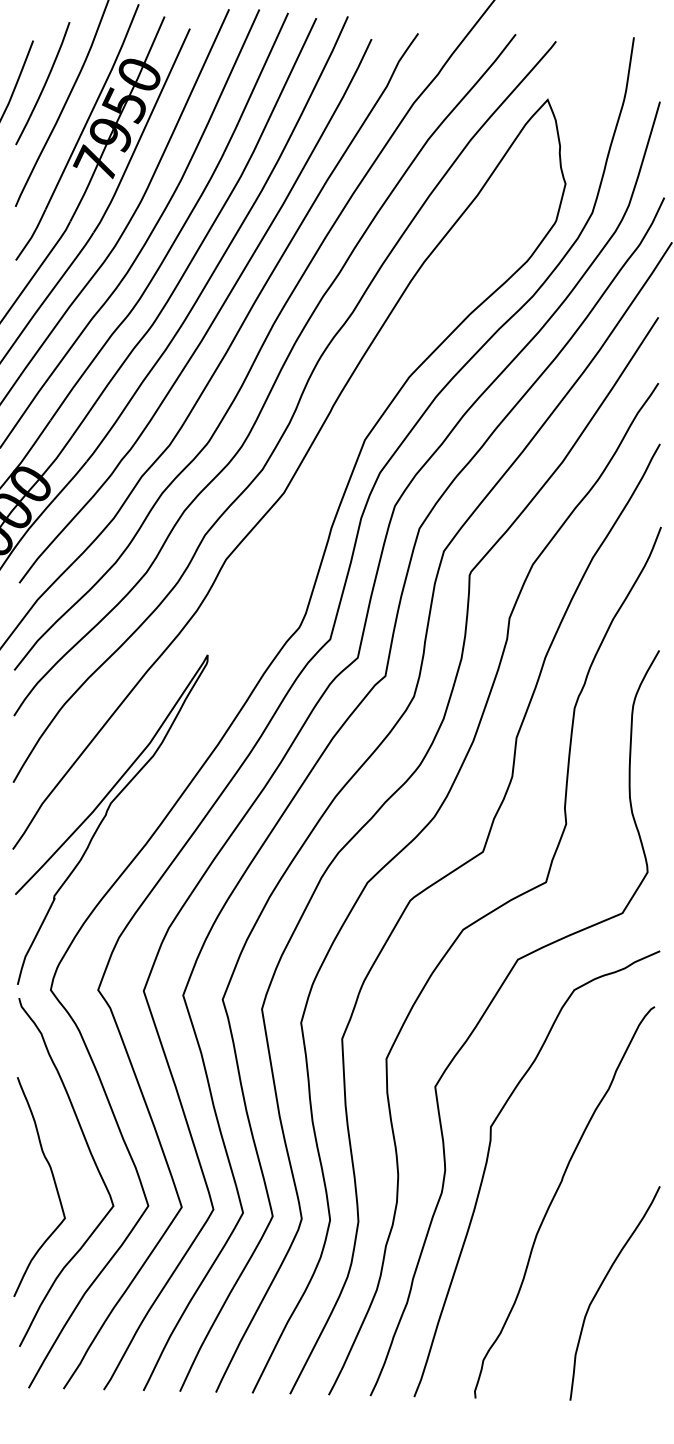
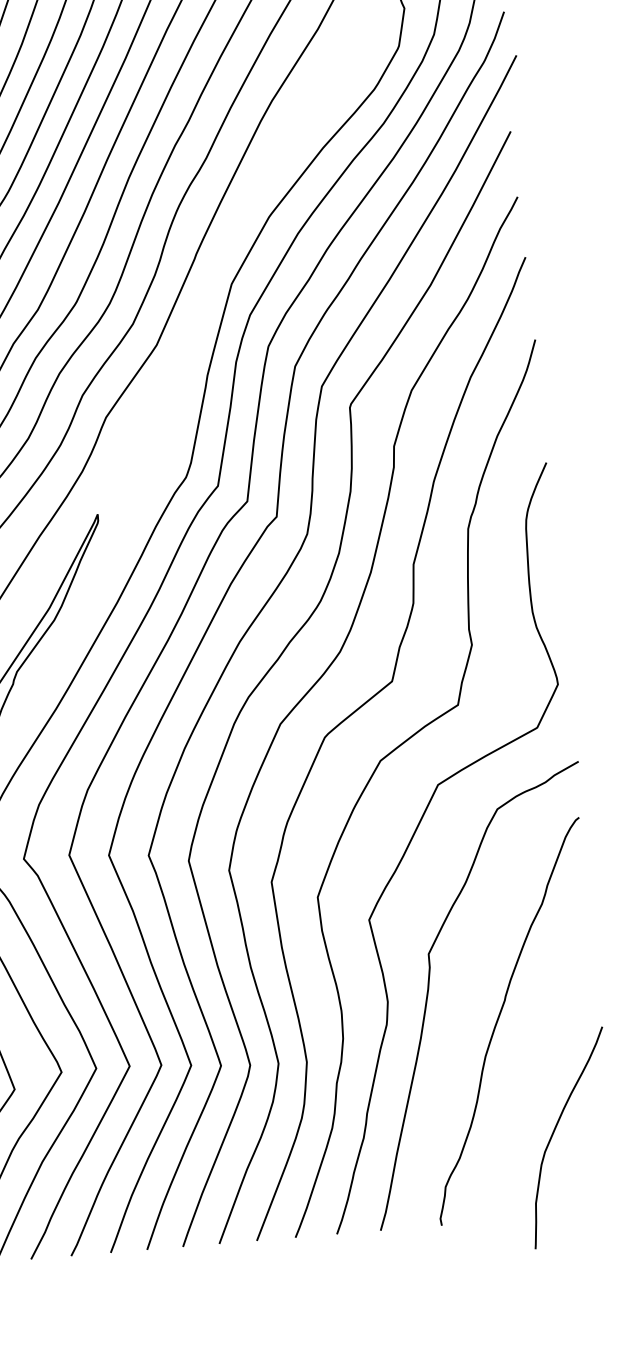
curve: (601, 1286) -> (554, 1132), moved

